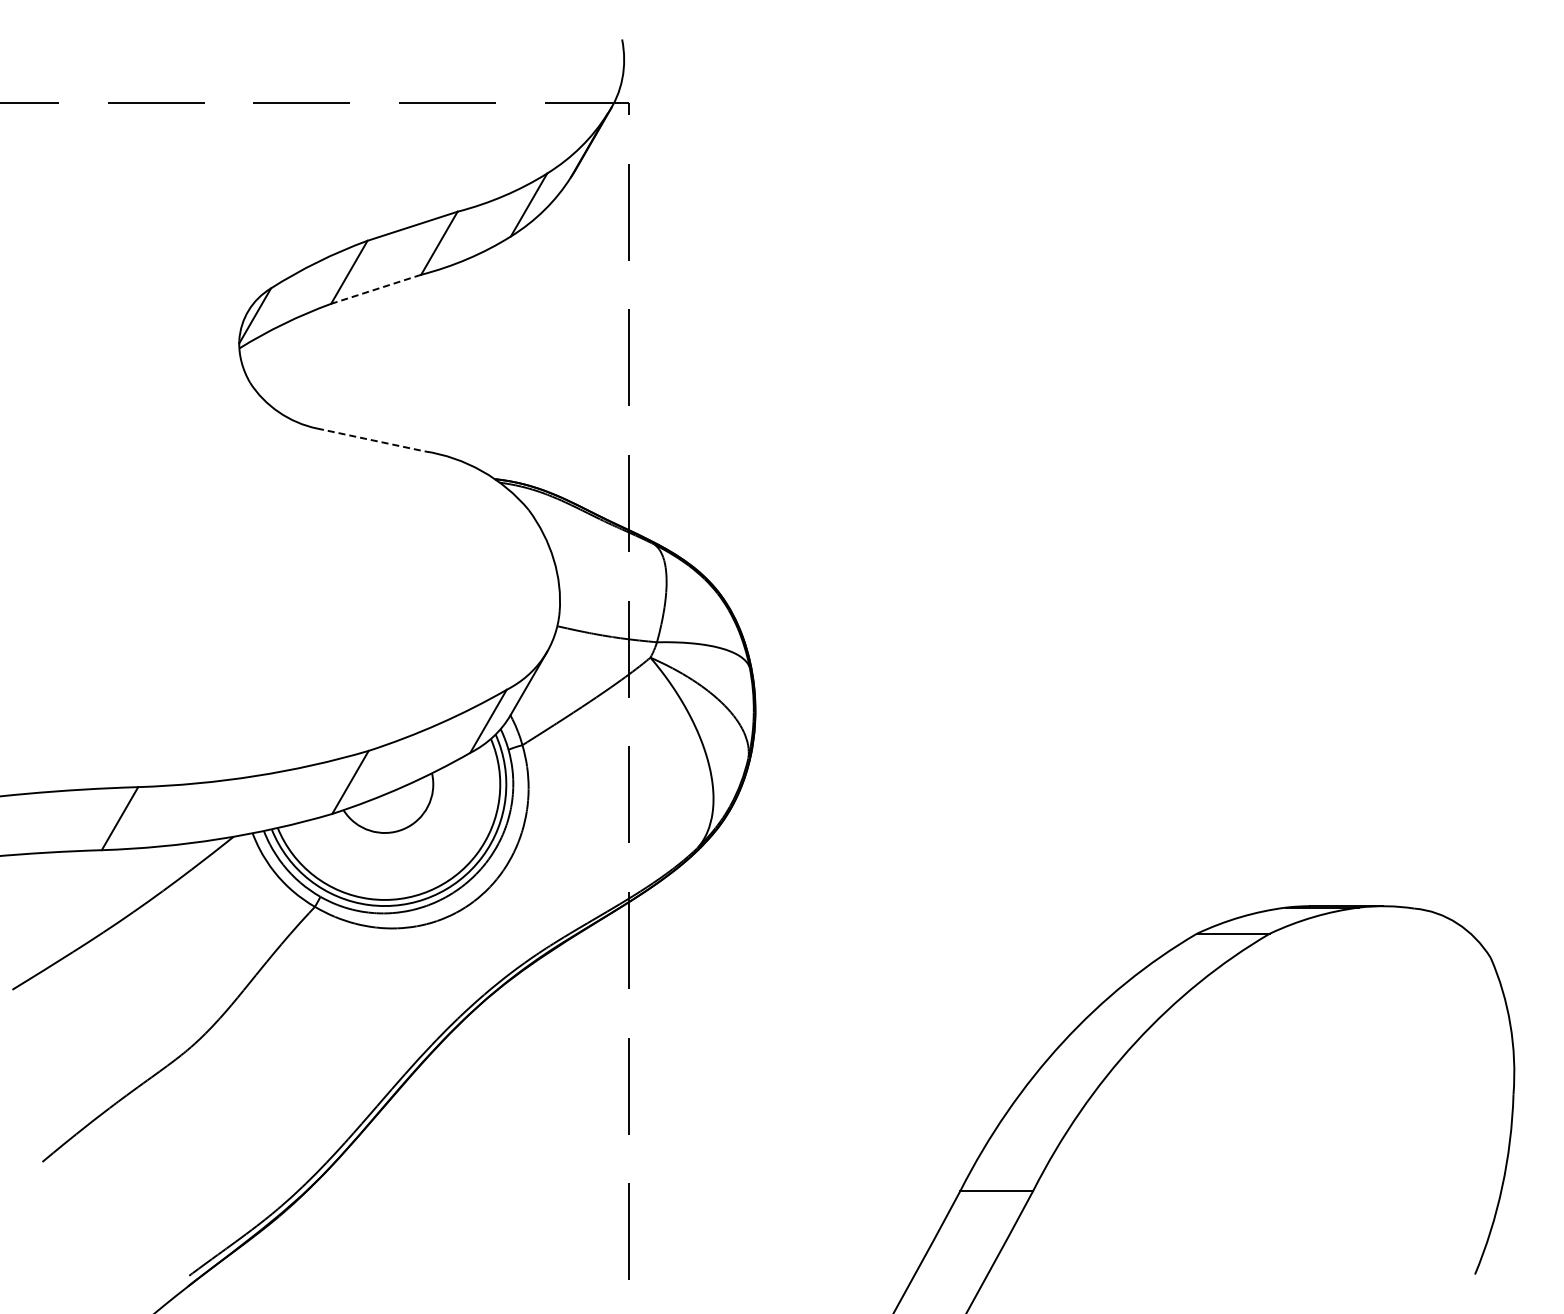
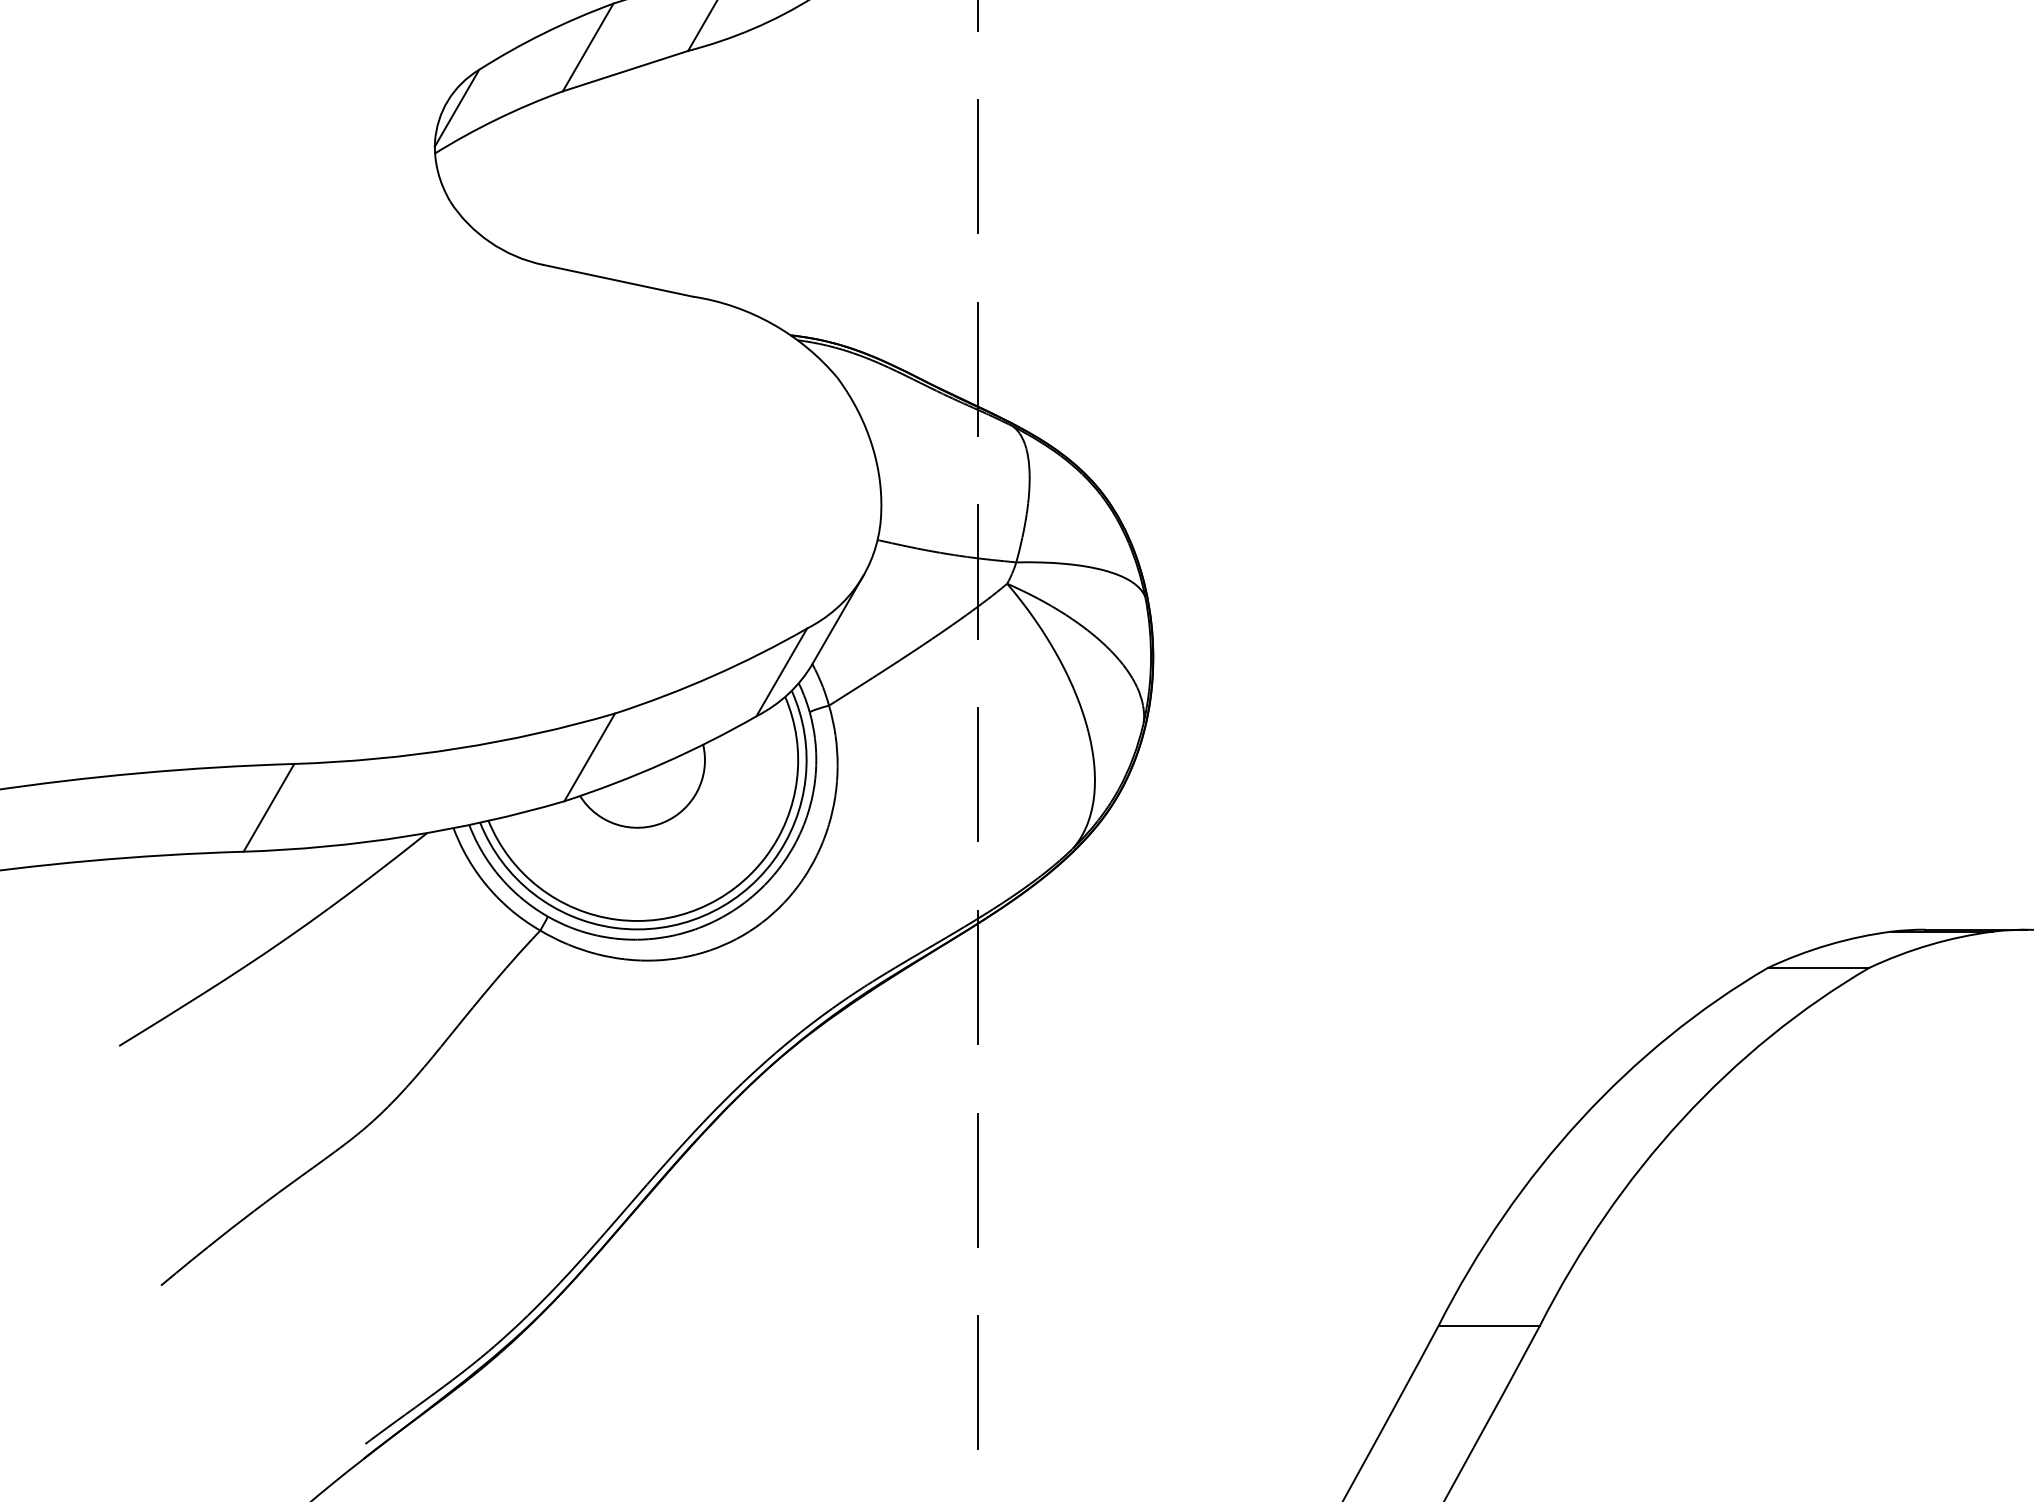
line: (375, 289) -> (624, 71), dashed -> solid
line: (371, 440) -> (618, 281), dashed -> solid

